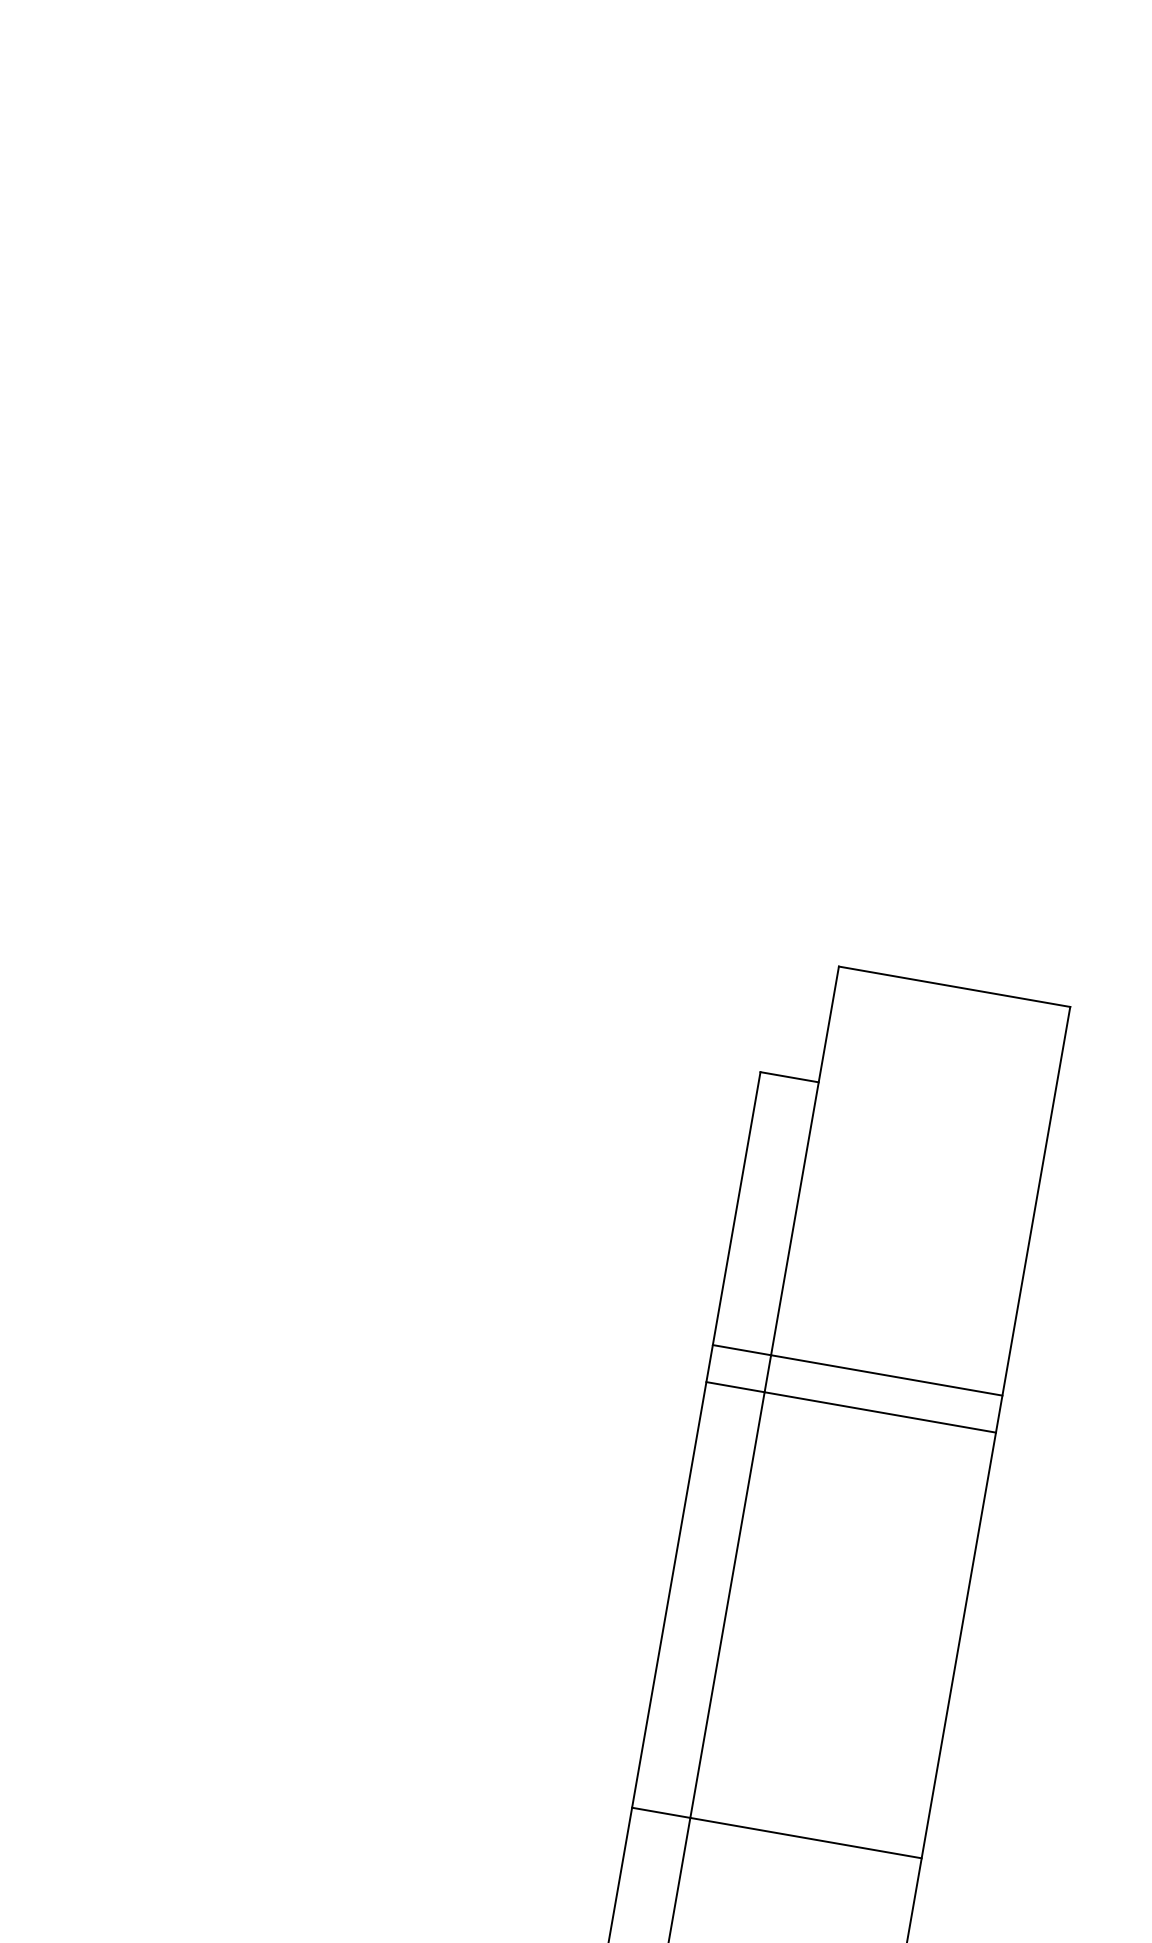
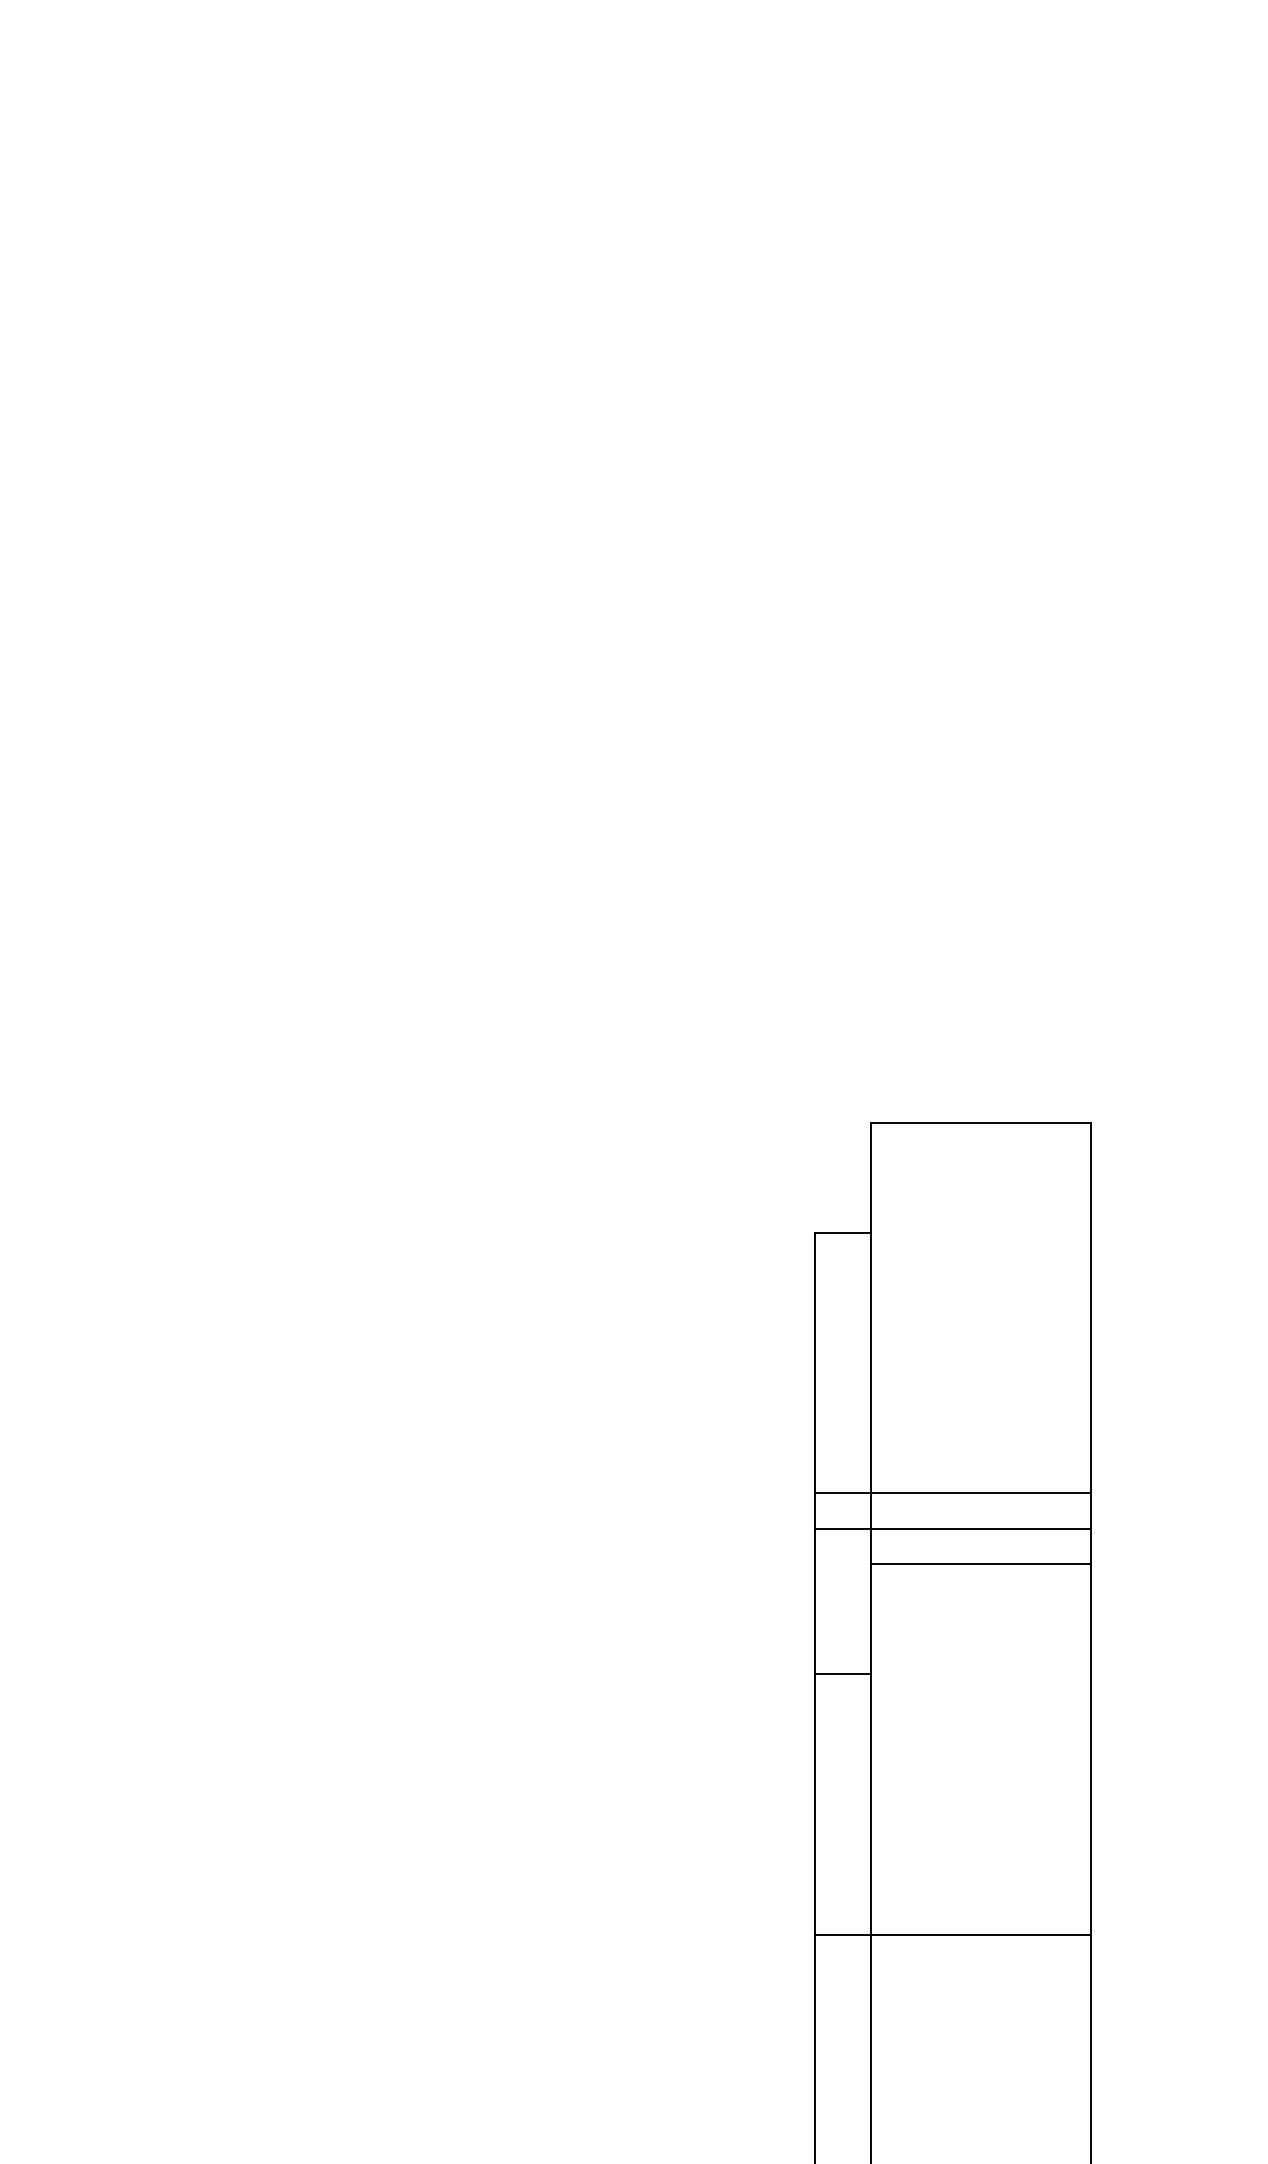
line: (873, 1449) -> (980, 1564), added
line: (708, 1539) -> (842, 1674), added

